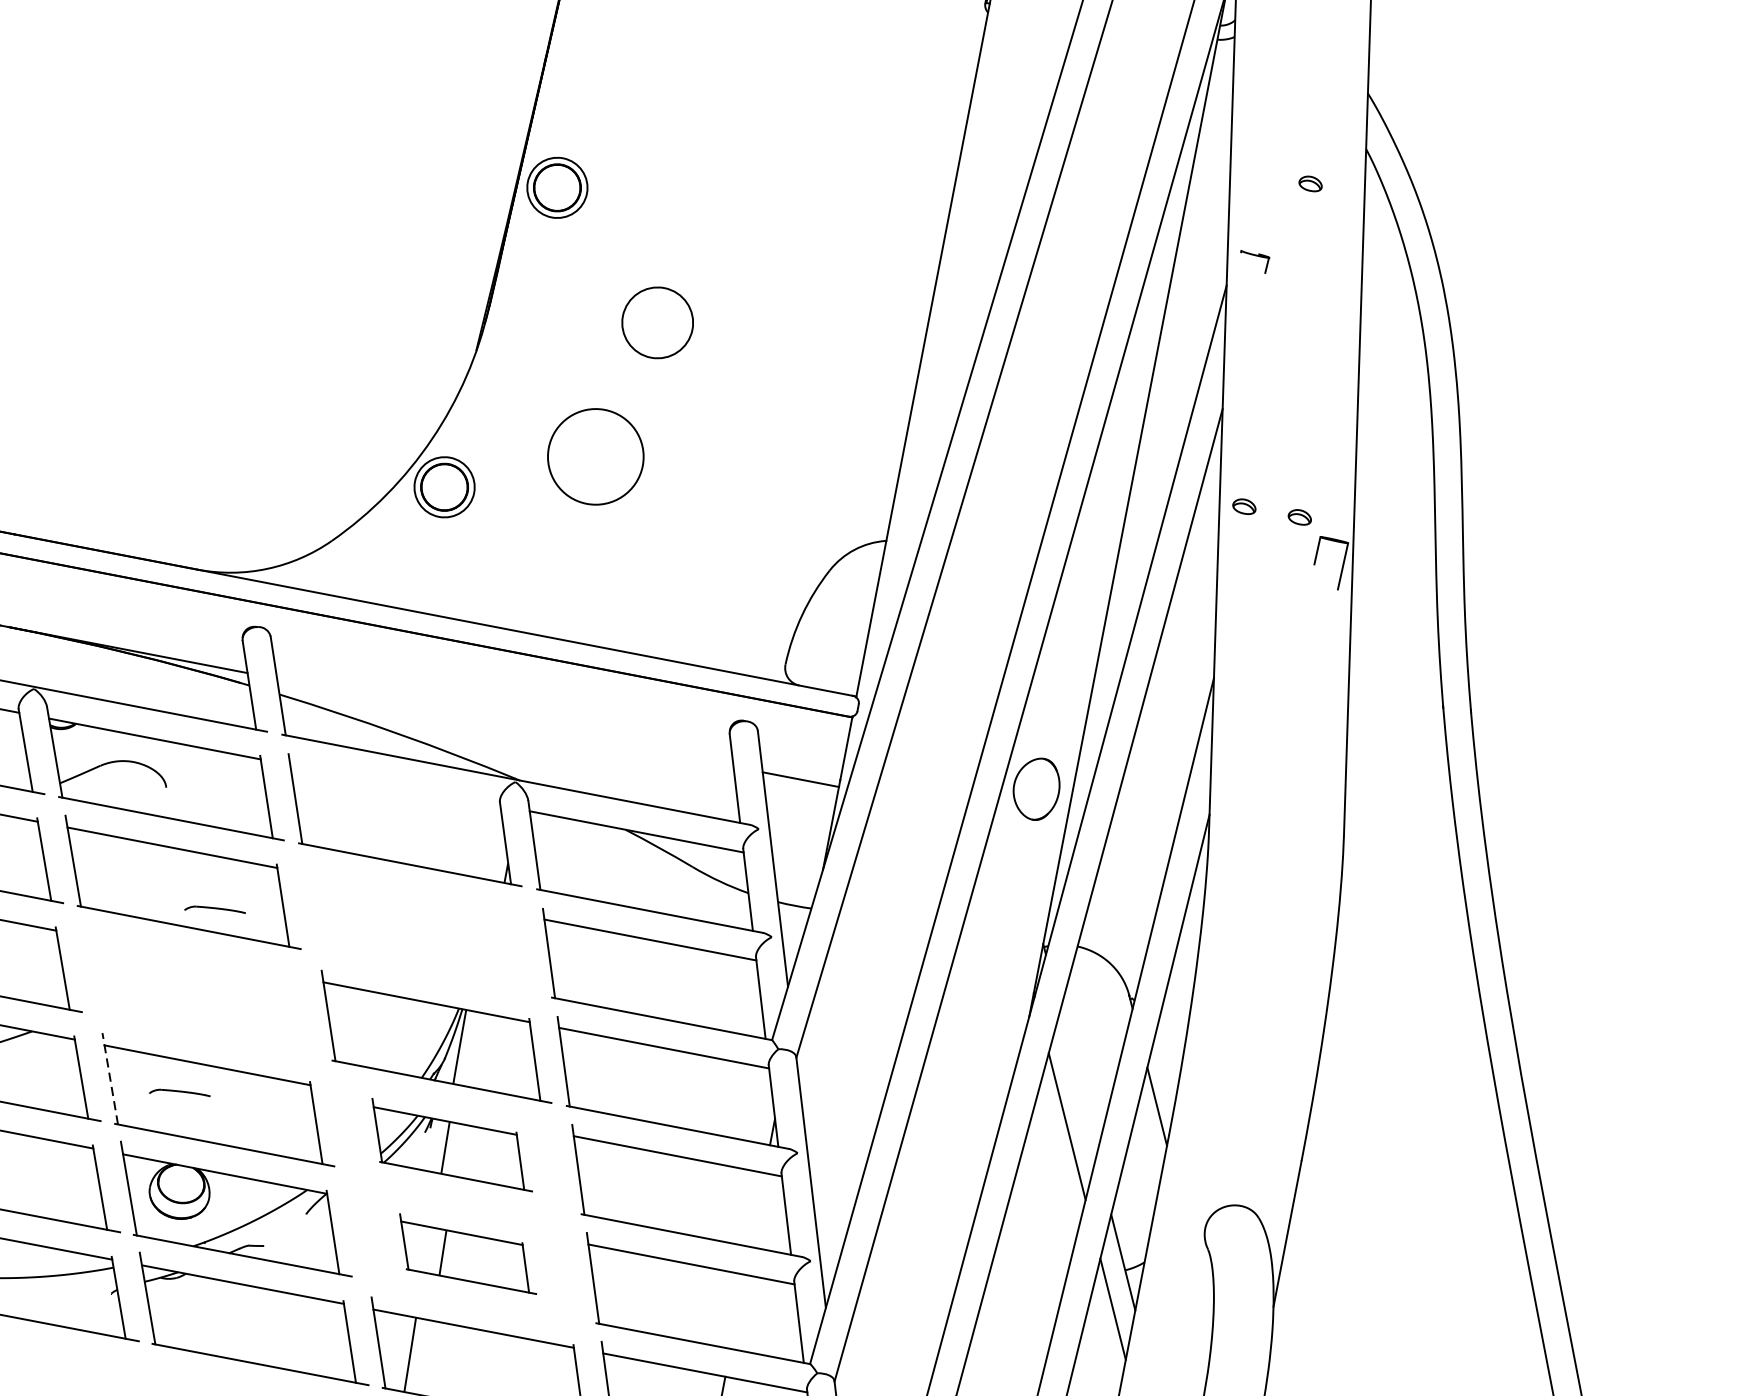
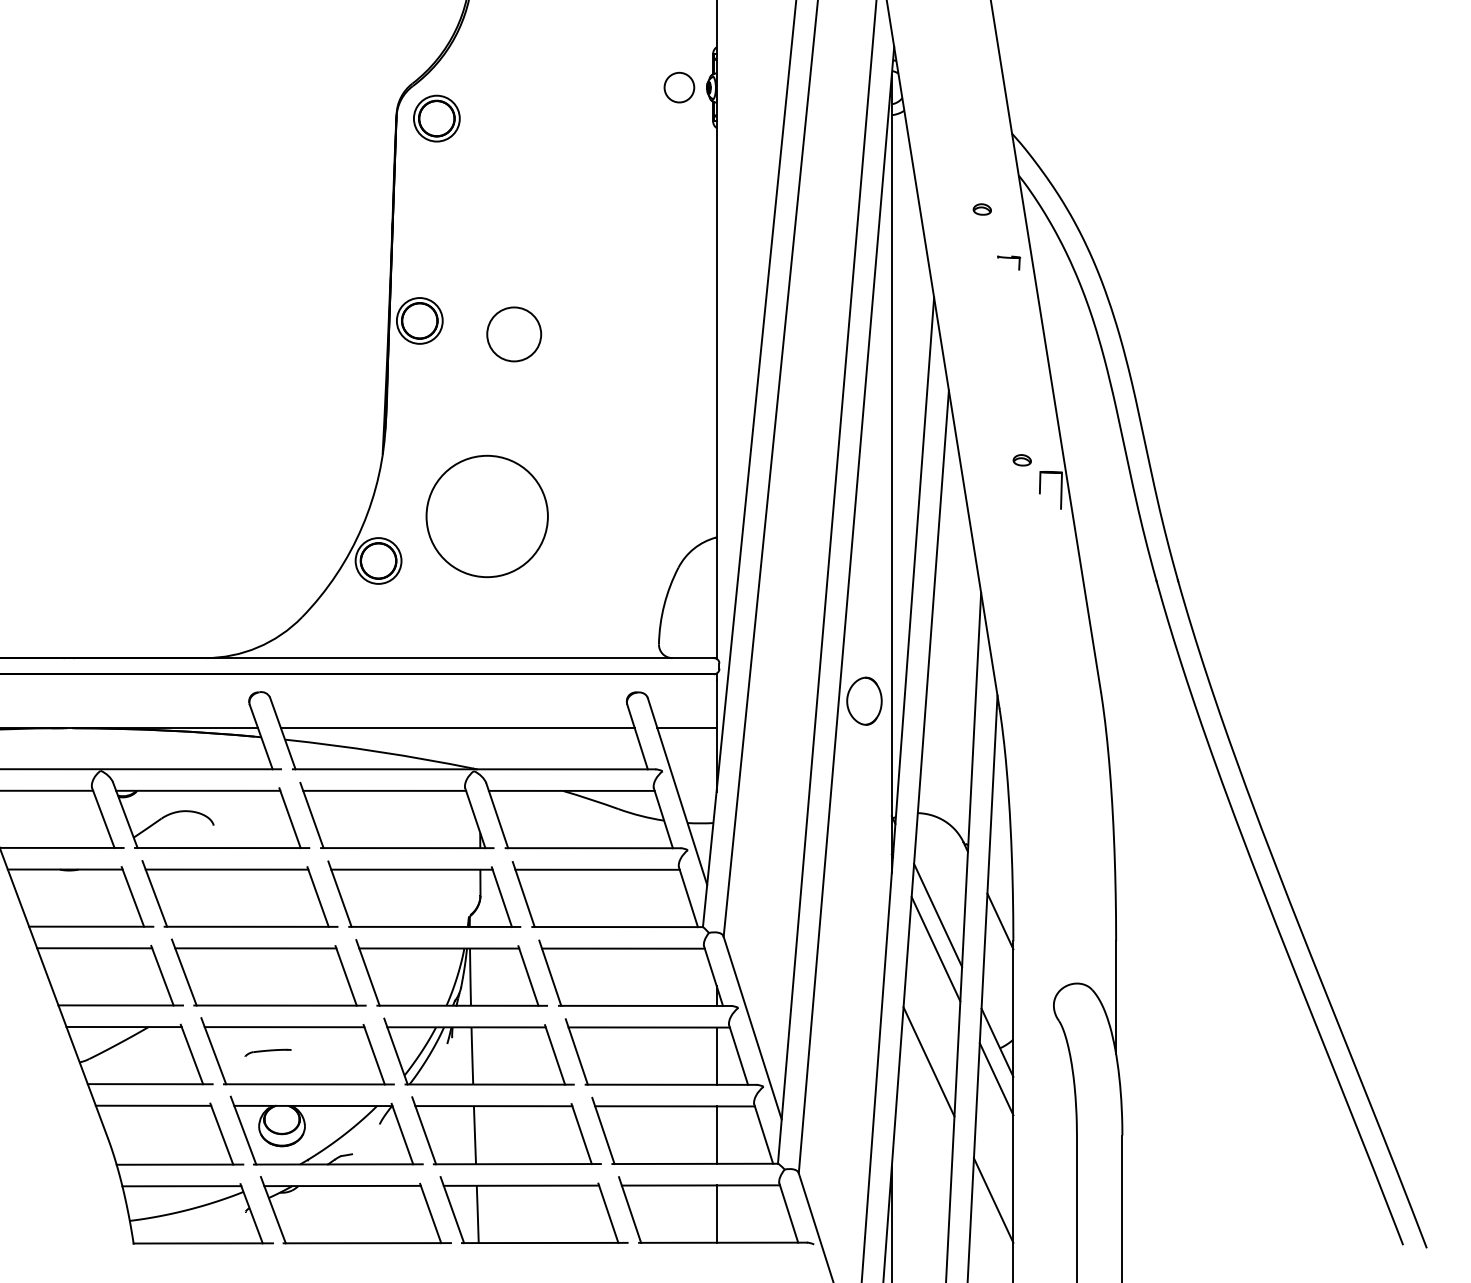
part: (1254, 261) -> (1009, 262), moved
circle: (658, 323) -> (514, 334), moved
circle: (594, 456) -> (486, 516), size x1.67
part: (1243, 506) -> (978, 460), removed
line: (504, 722) -> (457, 728), added
line: (395, 784) -> (384, 790), added
part: (214, 910) -> (267, 910), removed
part: (421, 927) -> (424, 893), added
part: (200, 990) -> (268, 972), added
line: (110, 1077) -> (213, 1050), dashed -> solid
line: (1079, 1082) -> (938, 914), added
part: (451, 1144) -> (478, 1051), size x1.43
line: (757, 1209) -> (716, 1055), added
part: (468, 1253) -> (506, 1130), size x1.67
line: (1029, 1269) -> (928, 1061), added
line: (738, 1311) -> (716, 1134), added

